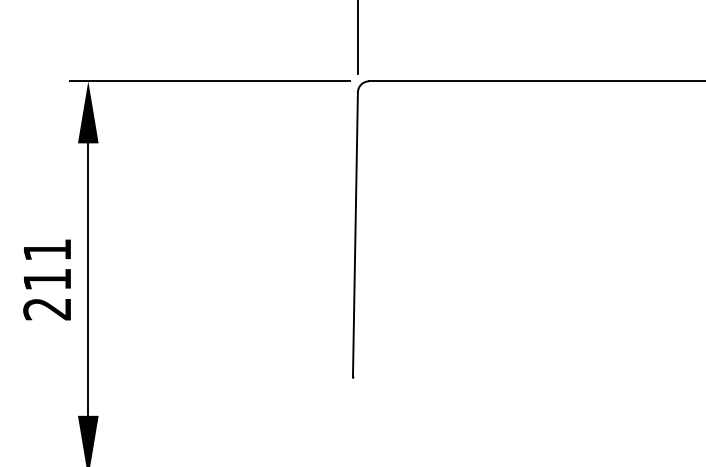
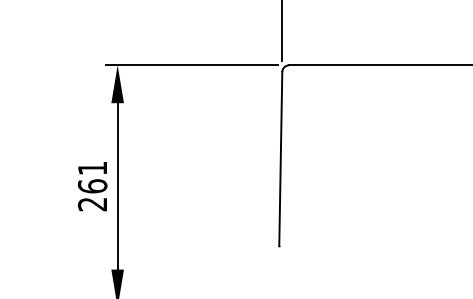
text: (47, 279) -> (92, 186), 211 -> 261

